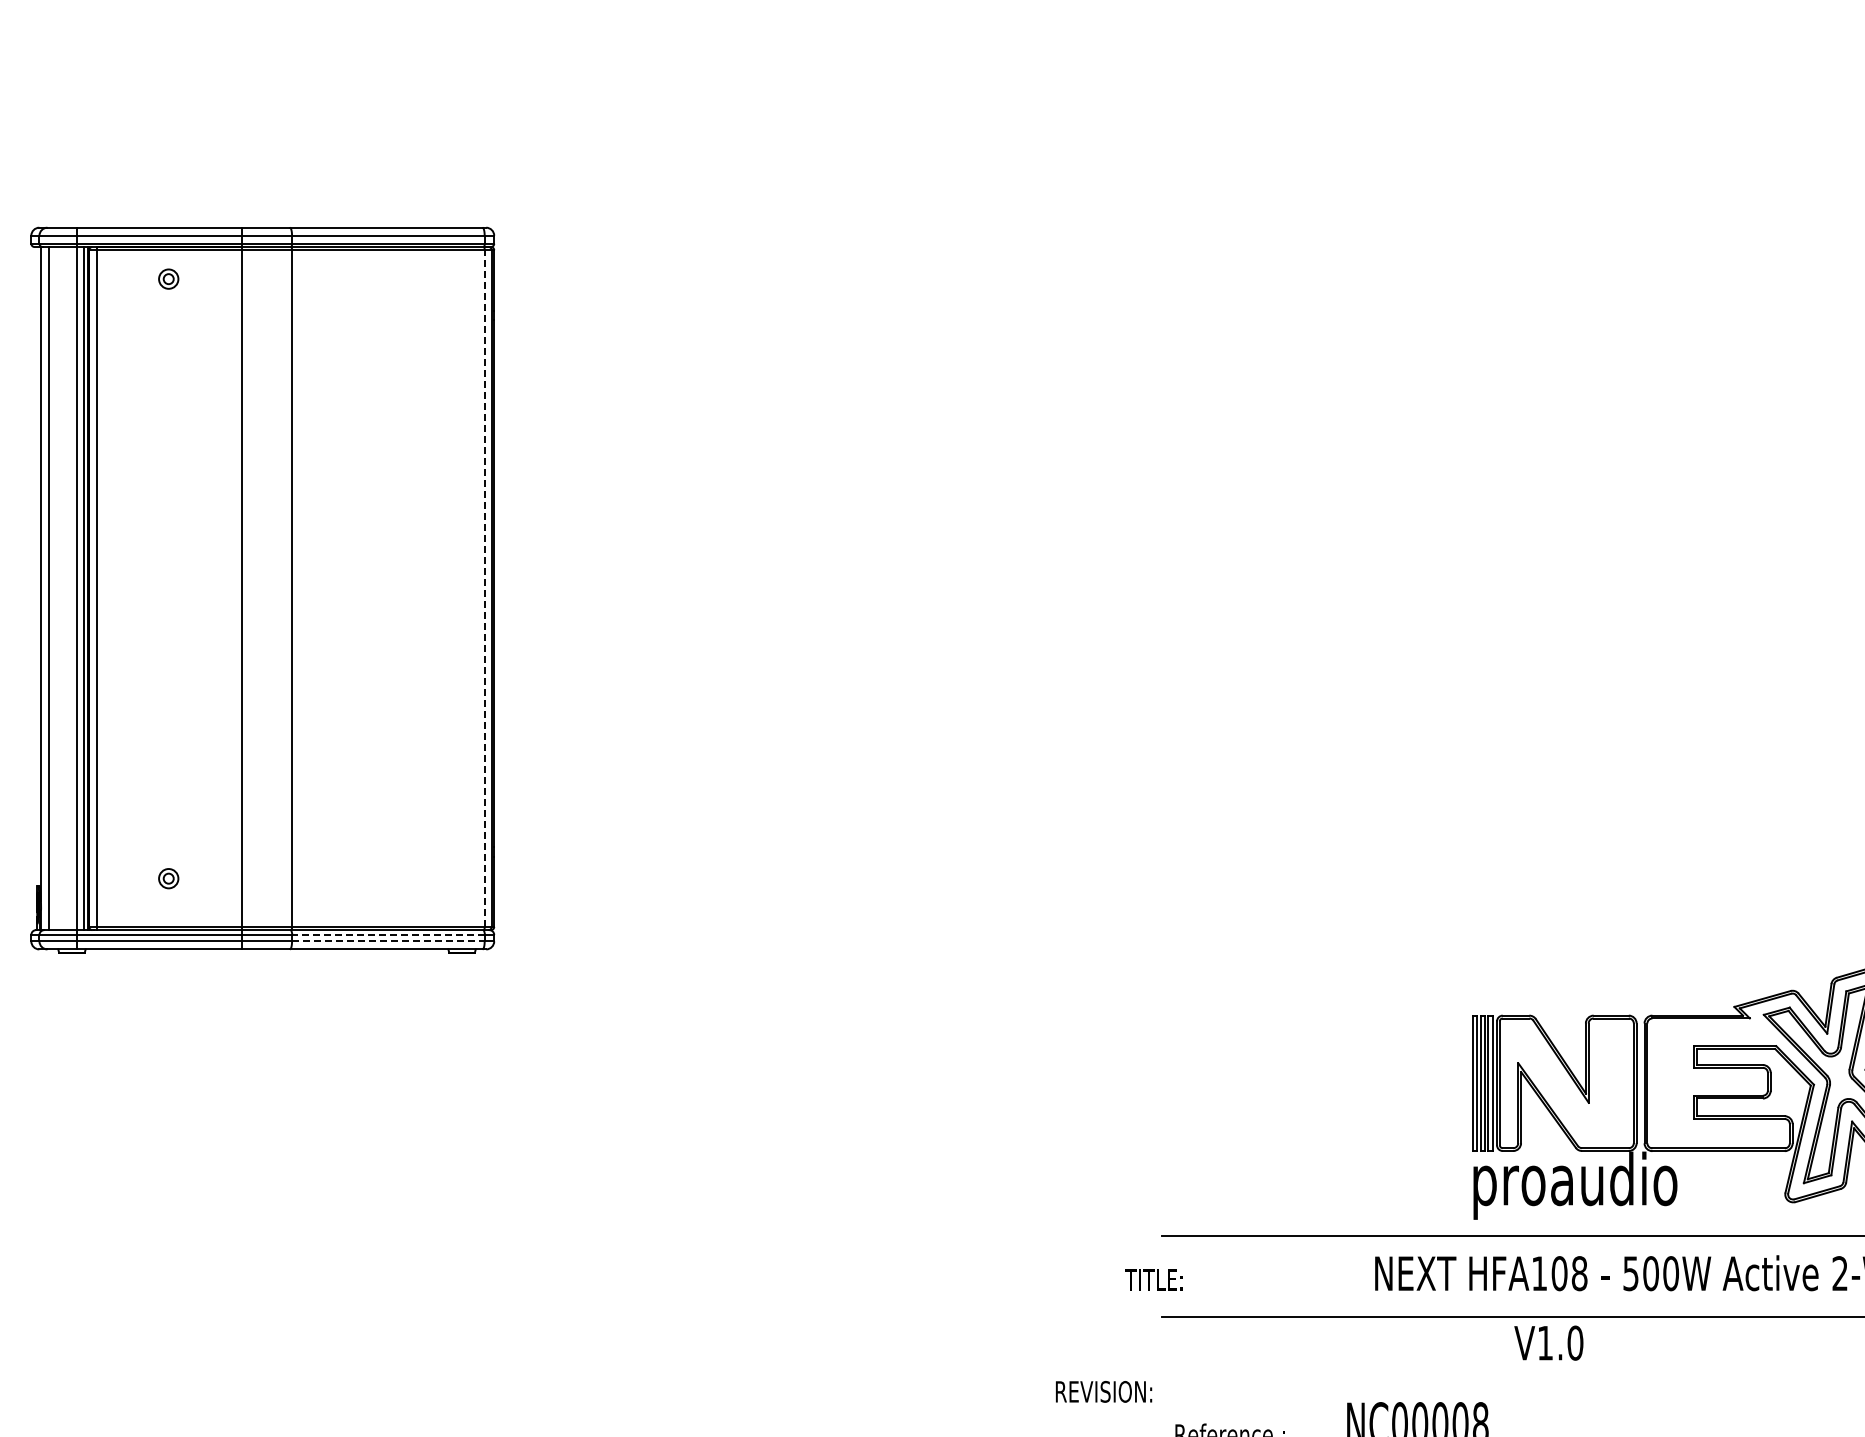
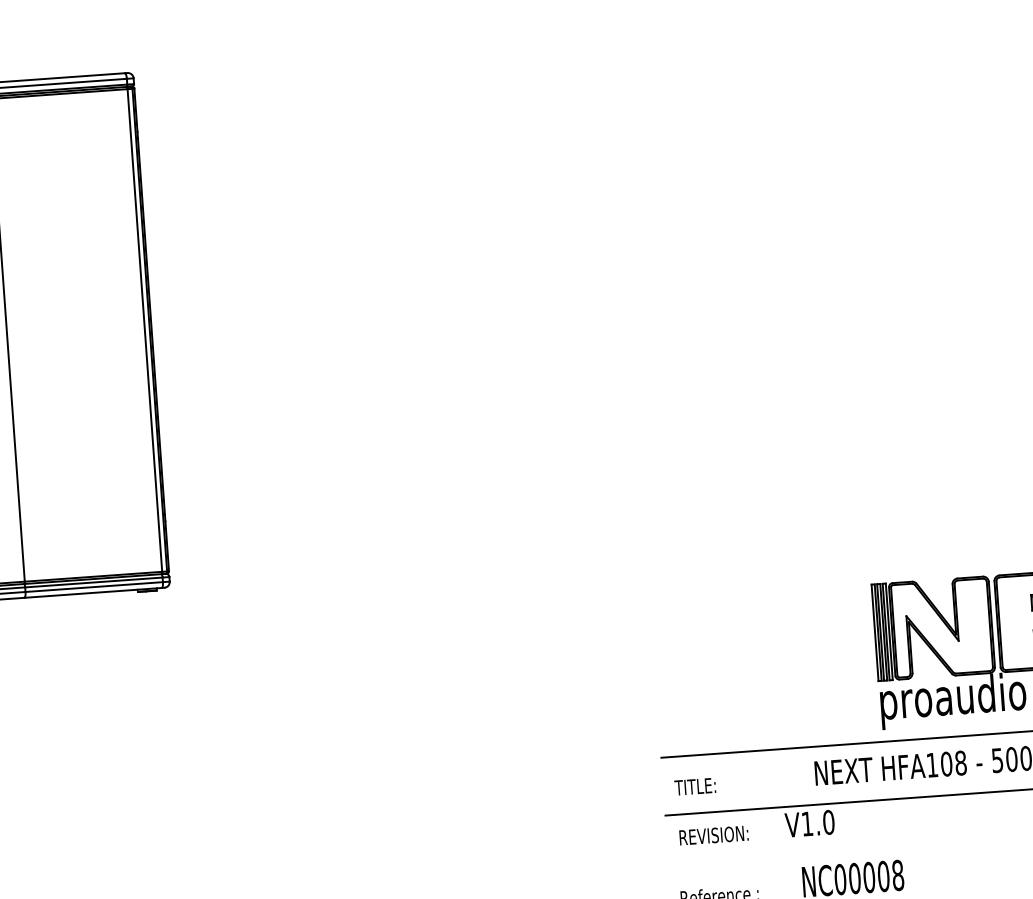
line: (484, 588) -> (144, 330), dashed -> solid
line: (387, 934) -> (93, 582), dashed -> solid
line: (388, 941) -> (94, 587), dashed -> solid
text: (1153, 1279) -> (695, 786), moved
text: (1548, 1342) -> (809, 823), moved
text: (1104, 1391) -> (714, 835), moved

